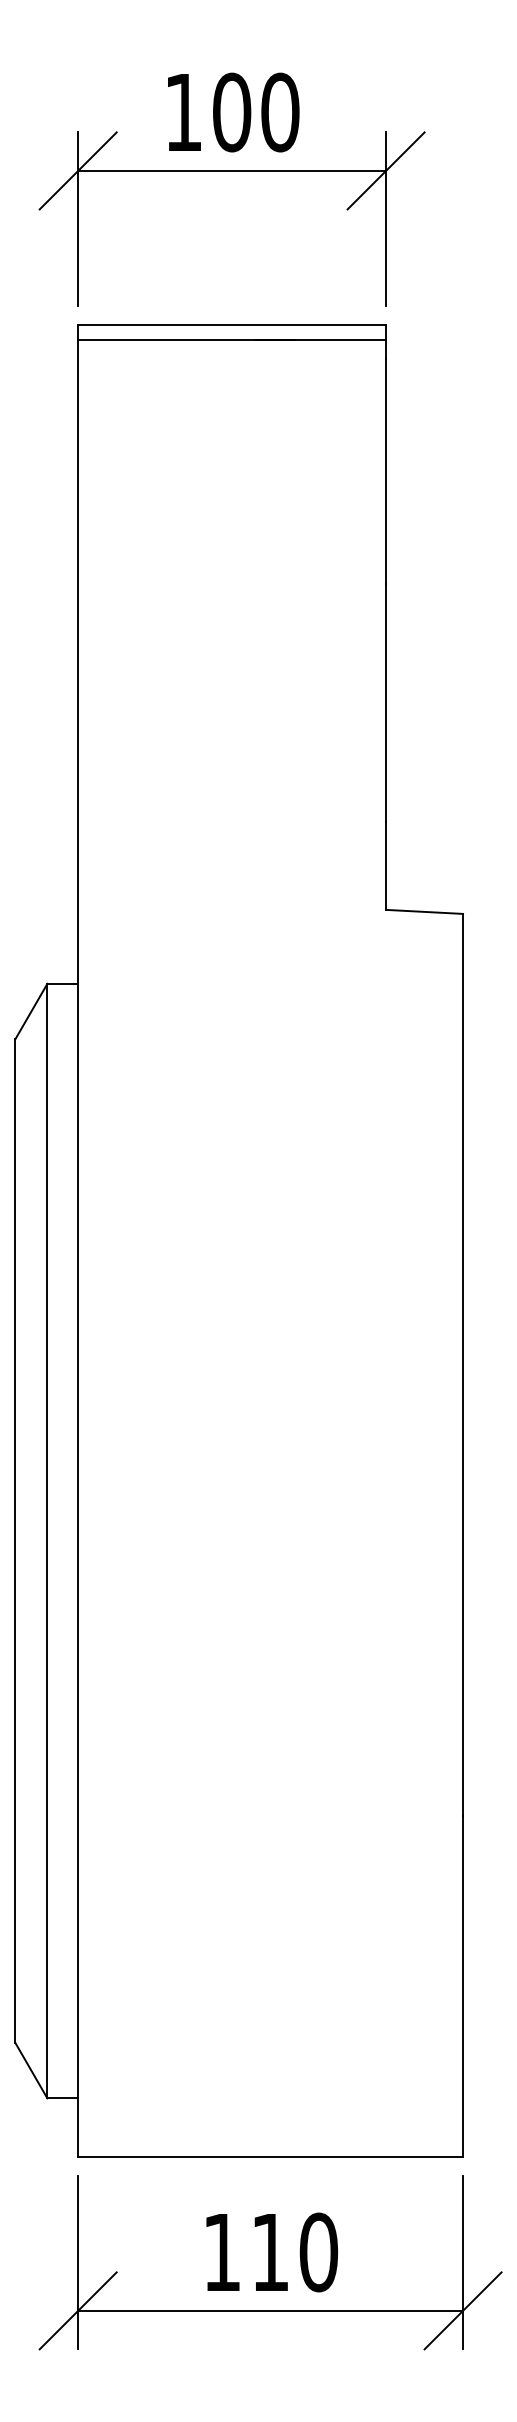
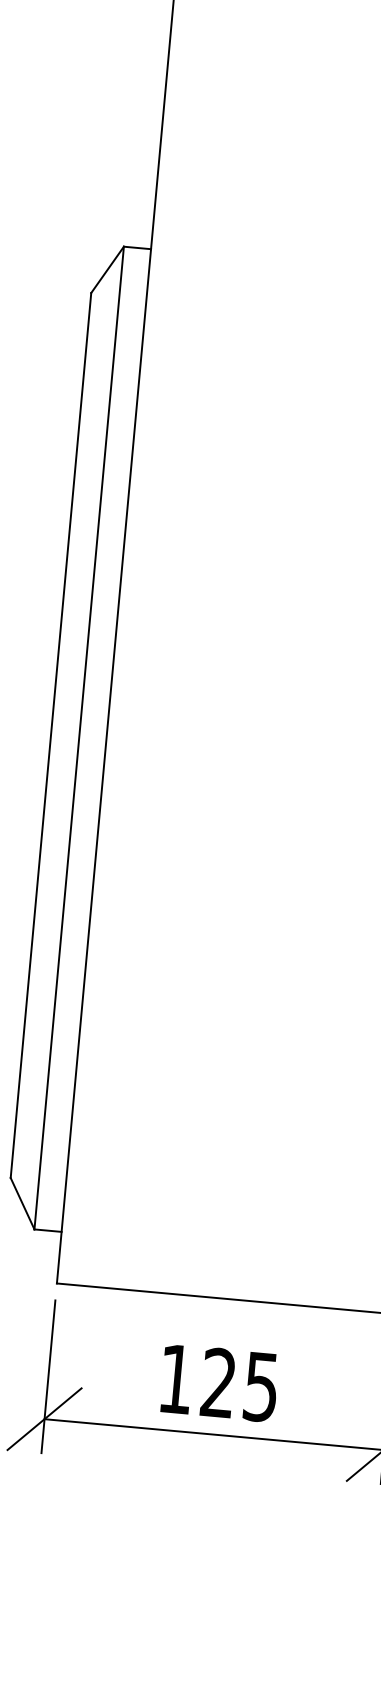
text: (295, 2252) -> (240, 1385), 110 -> 125

